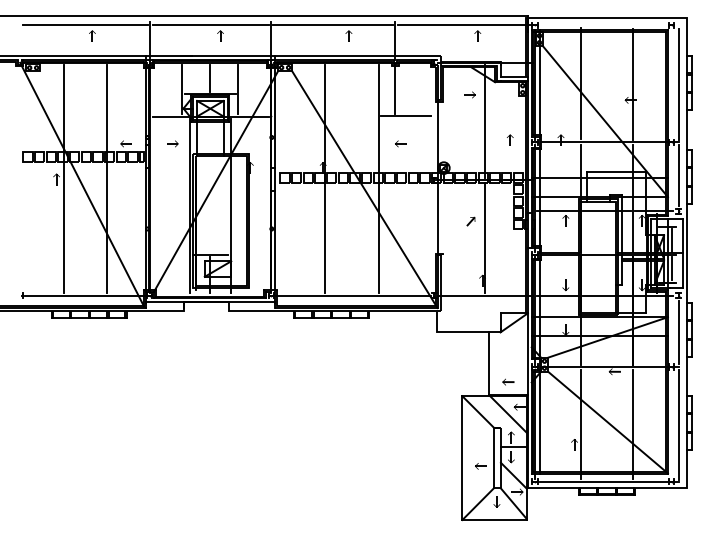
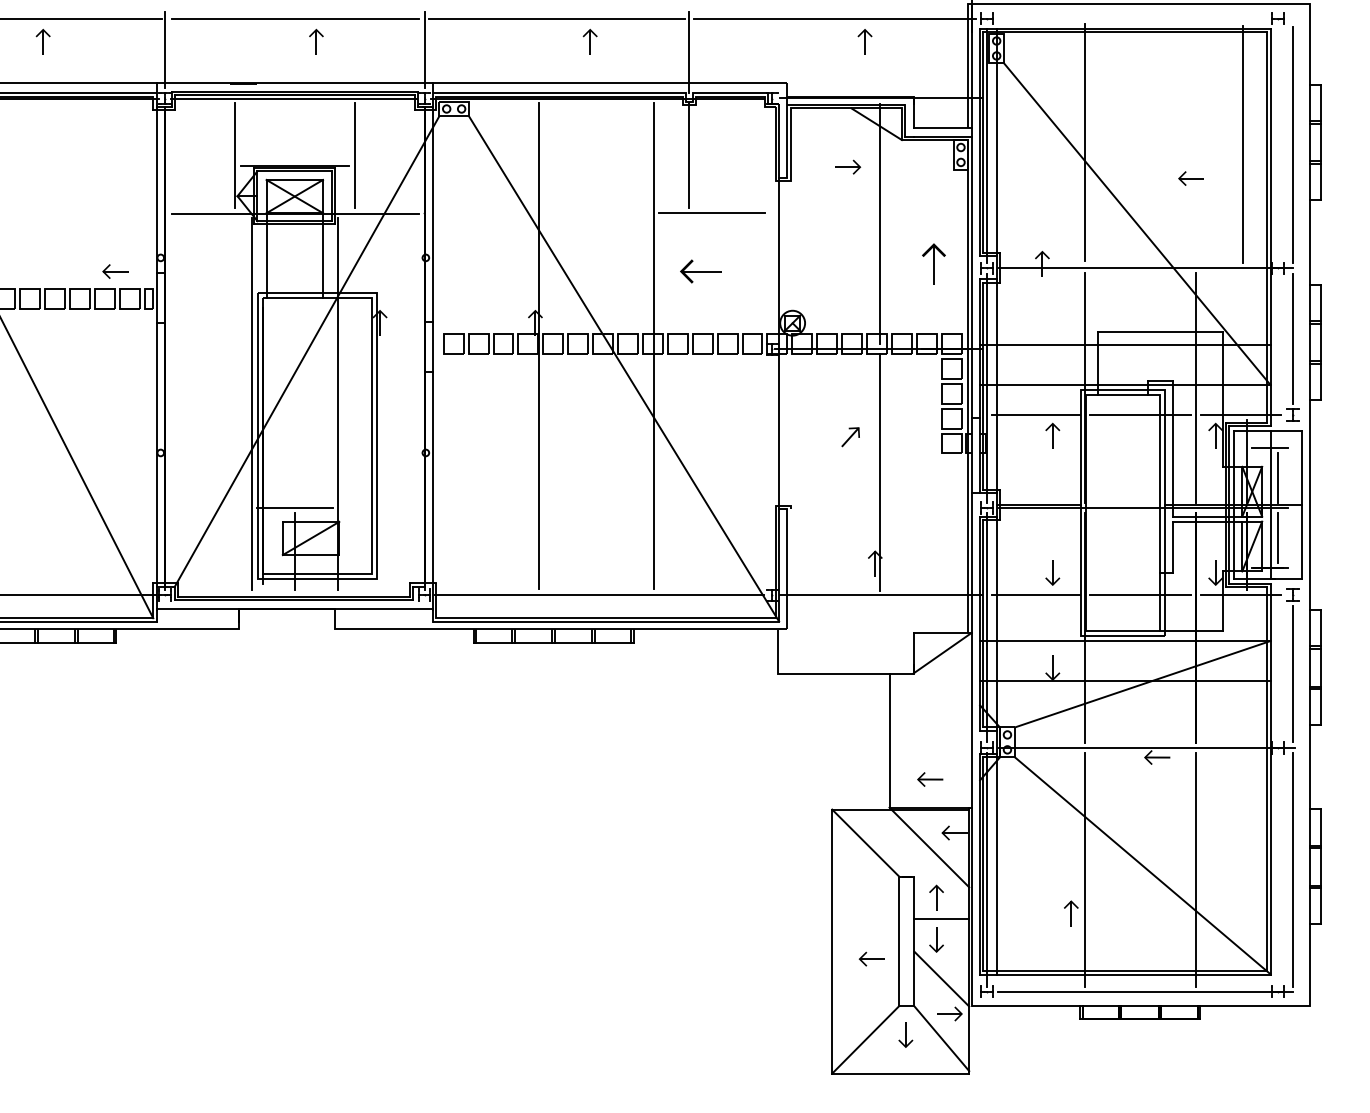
line: (210, 78) -> (295, 132), removed
line: (632, 84) -> (1241, 144), moved
part: (510, 139) -> (934, 262), size x1.6
part: (172, 143) -> (213, 270), removed
part: (400, 143) -> (700, 270), size x1.6
line: (106, 179) -> (73, 347), removed

